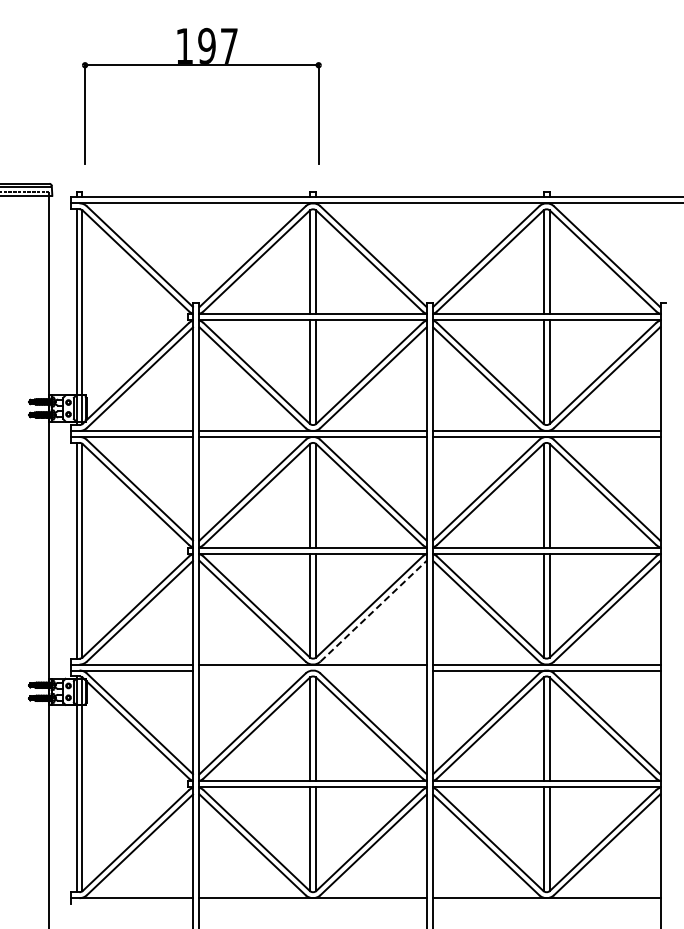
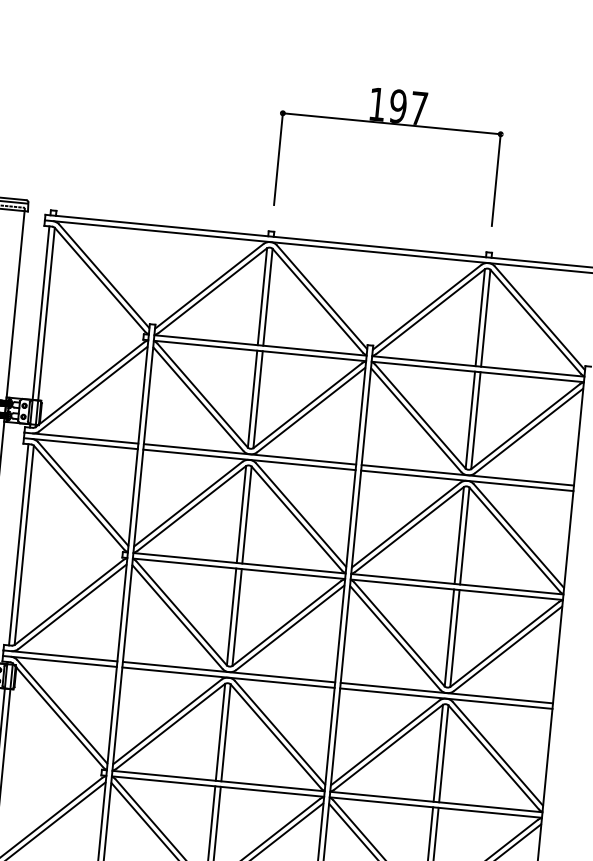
part: (201, 65) -> (391, 123), moved
line: (373, 610) -> (290, 627), dashed -> solid
line: (312, 670) -> (227, 677), added

